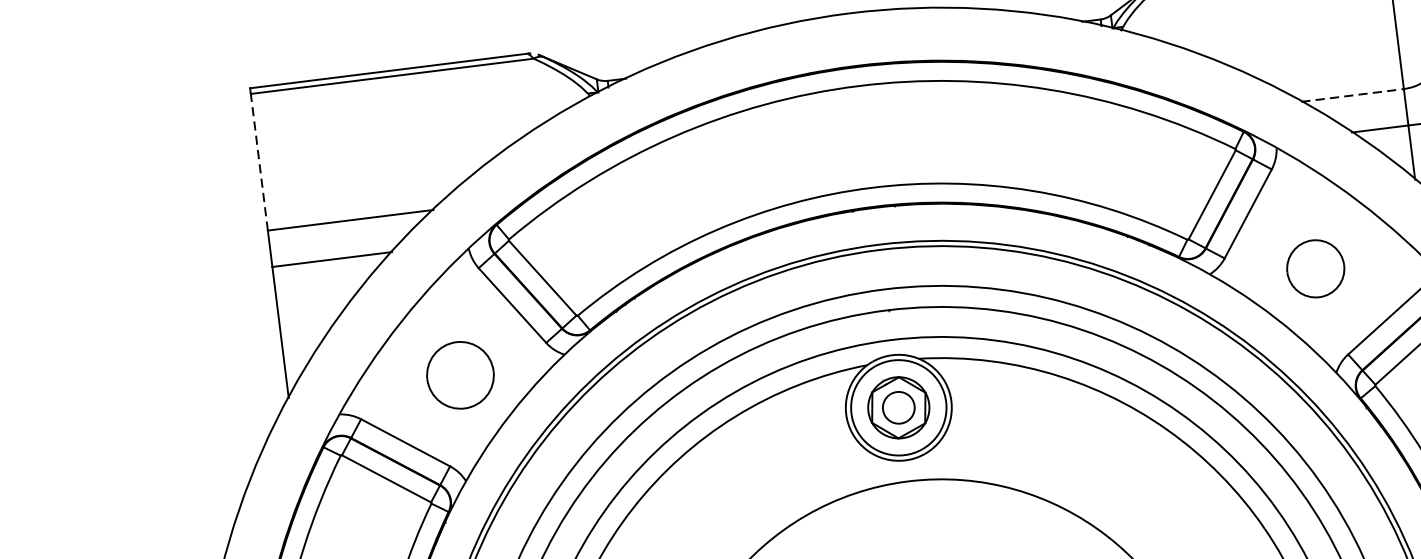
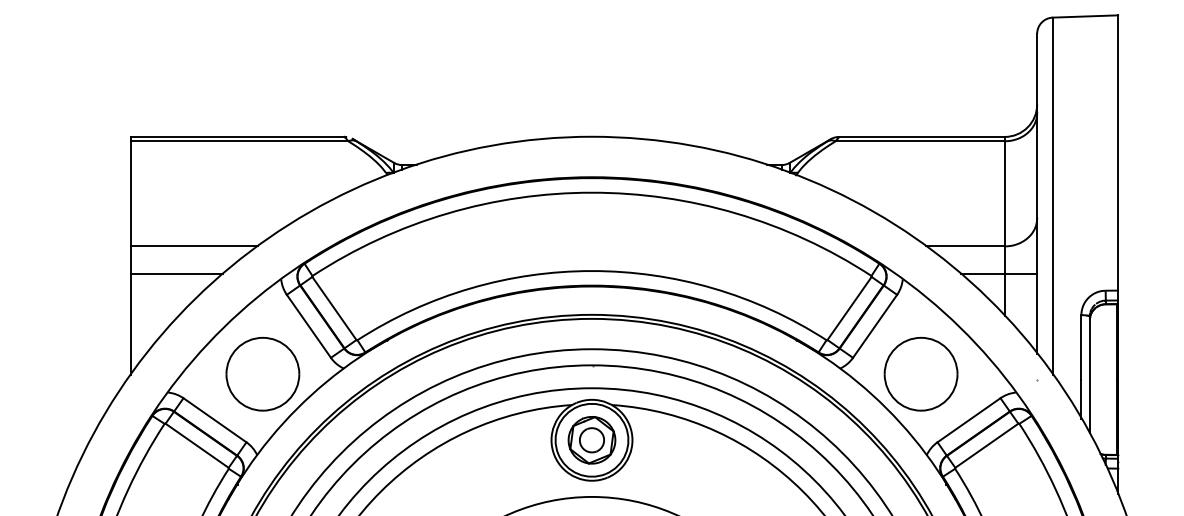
line: (1352, 95) -> (965, 246), dashed -> solid
line: (259, 161) -> (130, 193), dashed -> solid
part: (1315, 269) -> (920, 374), size x1.67
part: (459, 375) -> (262, 374), size x1.43

